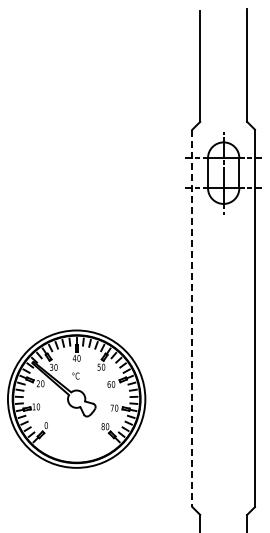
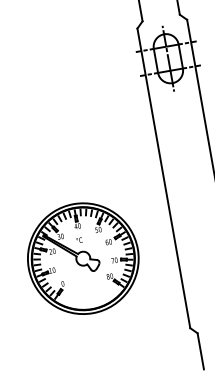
line: (192, 318) -> (163, 178), dashed -> solid

